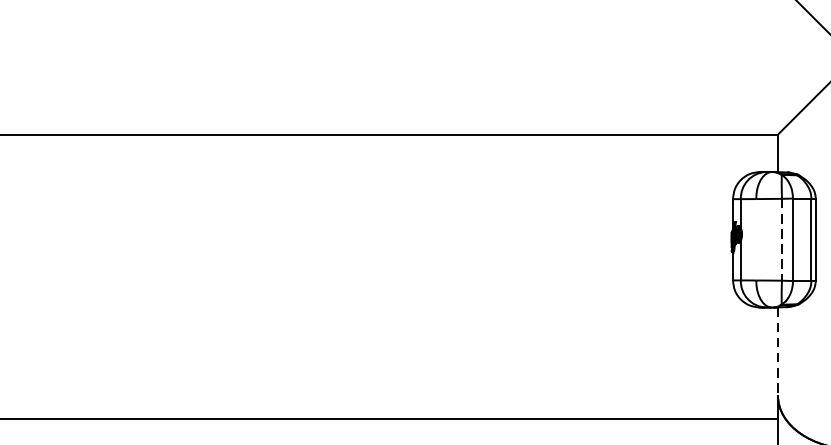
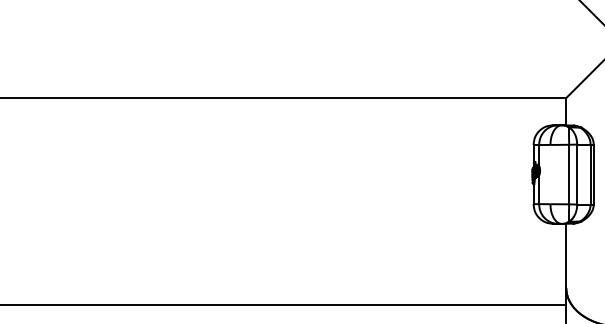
line: (782, 239) -> (569, 174), dashed -> solid
line: (778, 352) -> (566, 256), dashed -> solid

